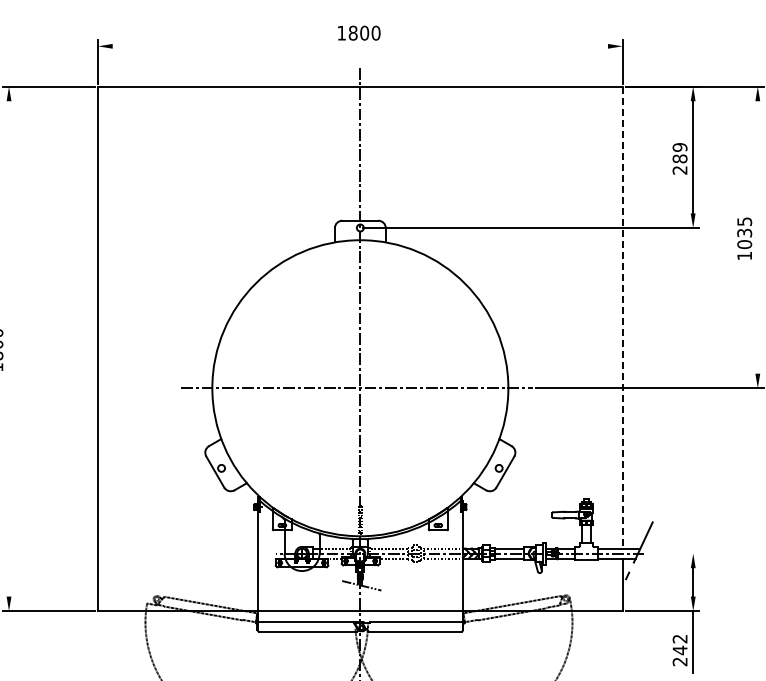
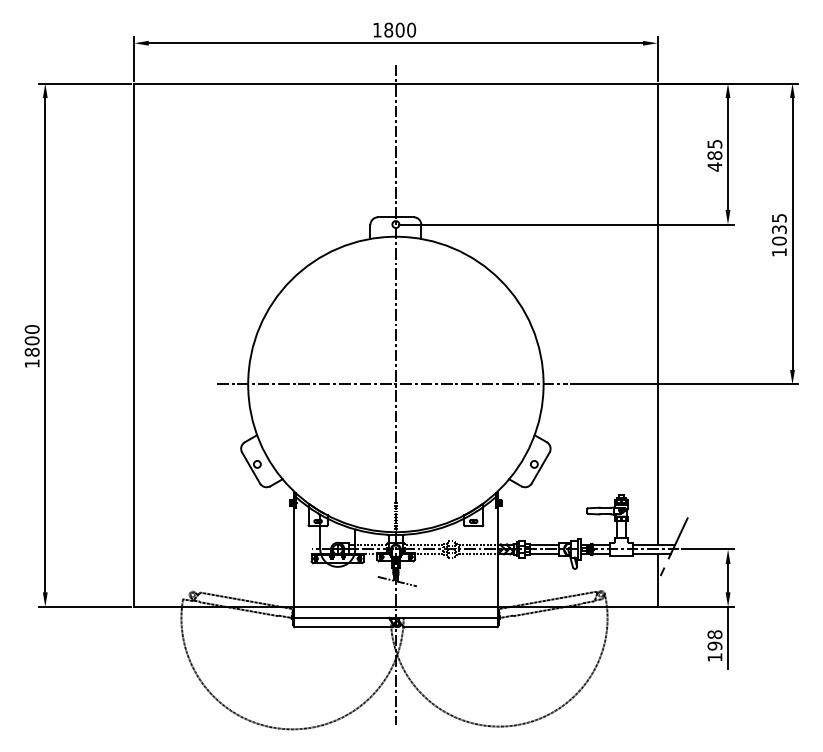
line: (359, 46) -> (395, 43), added
text: (679, 158) -> (714, 155), 289 -> 485
line: (757, 236) -> (792, 233), added
line: (622, 318) -> (657, 314), dashed -> solid
line: (9, 349) -> (45, 345), added
line: (672, 553) -> (707, 549), added
text: (679, 649) -> (714, 645), 242 -> 198

